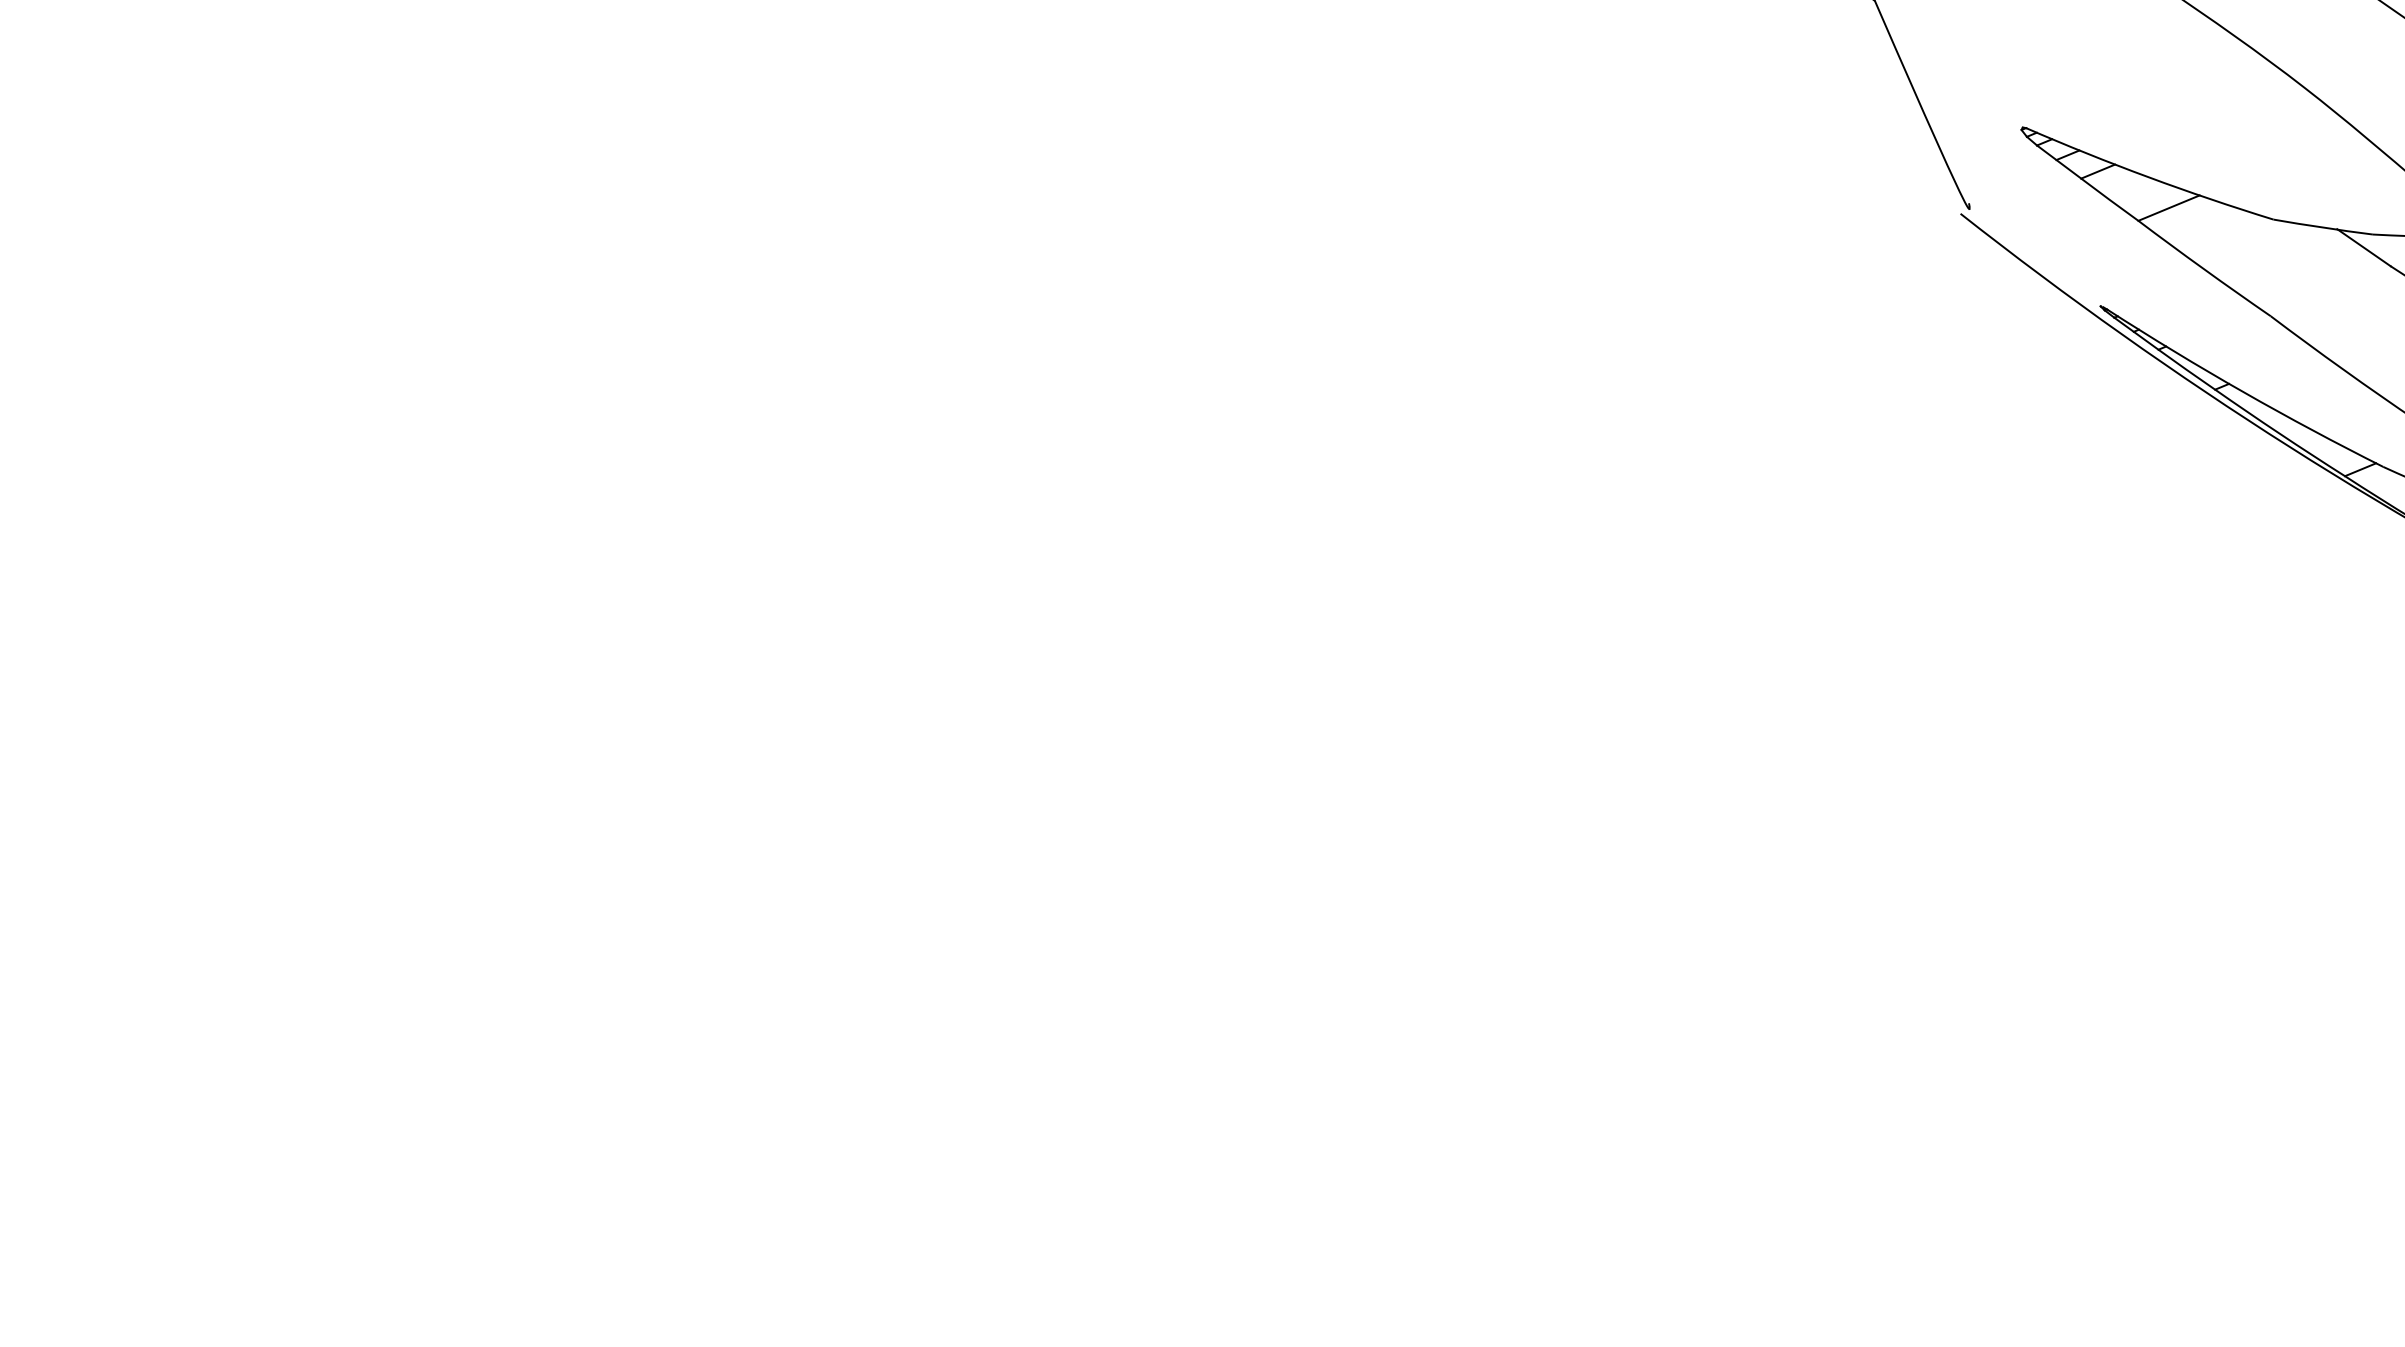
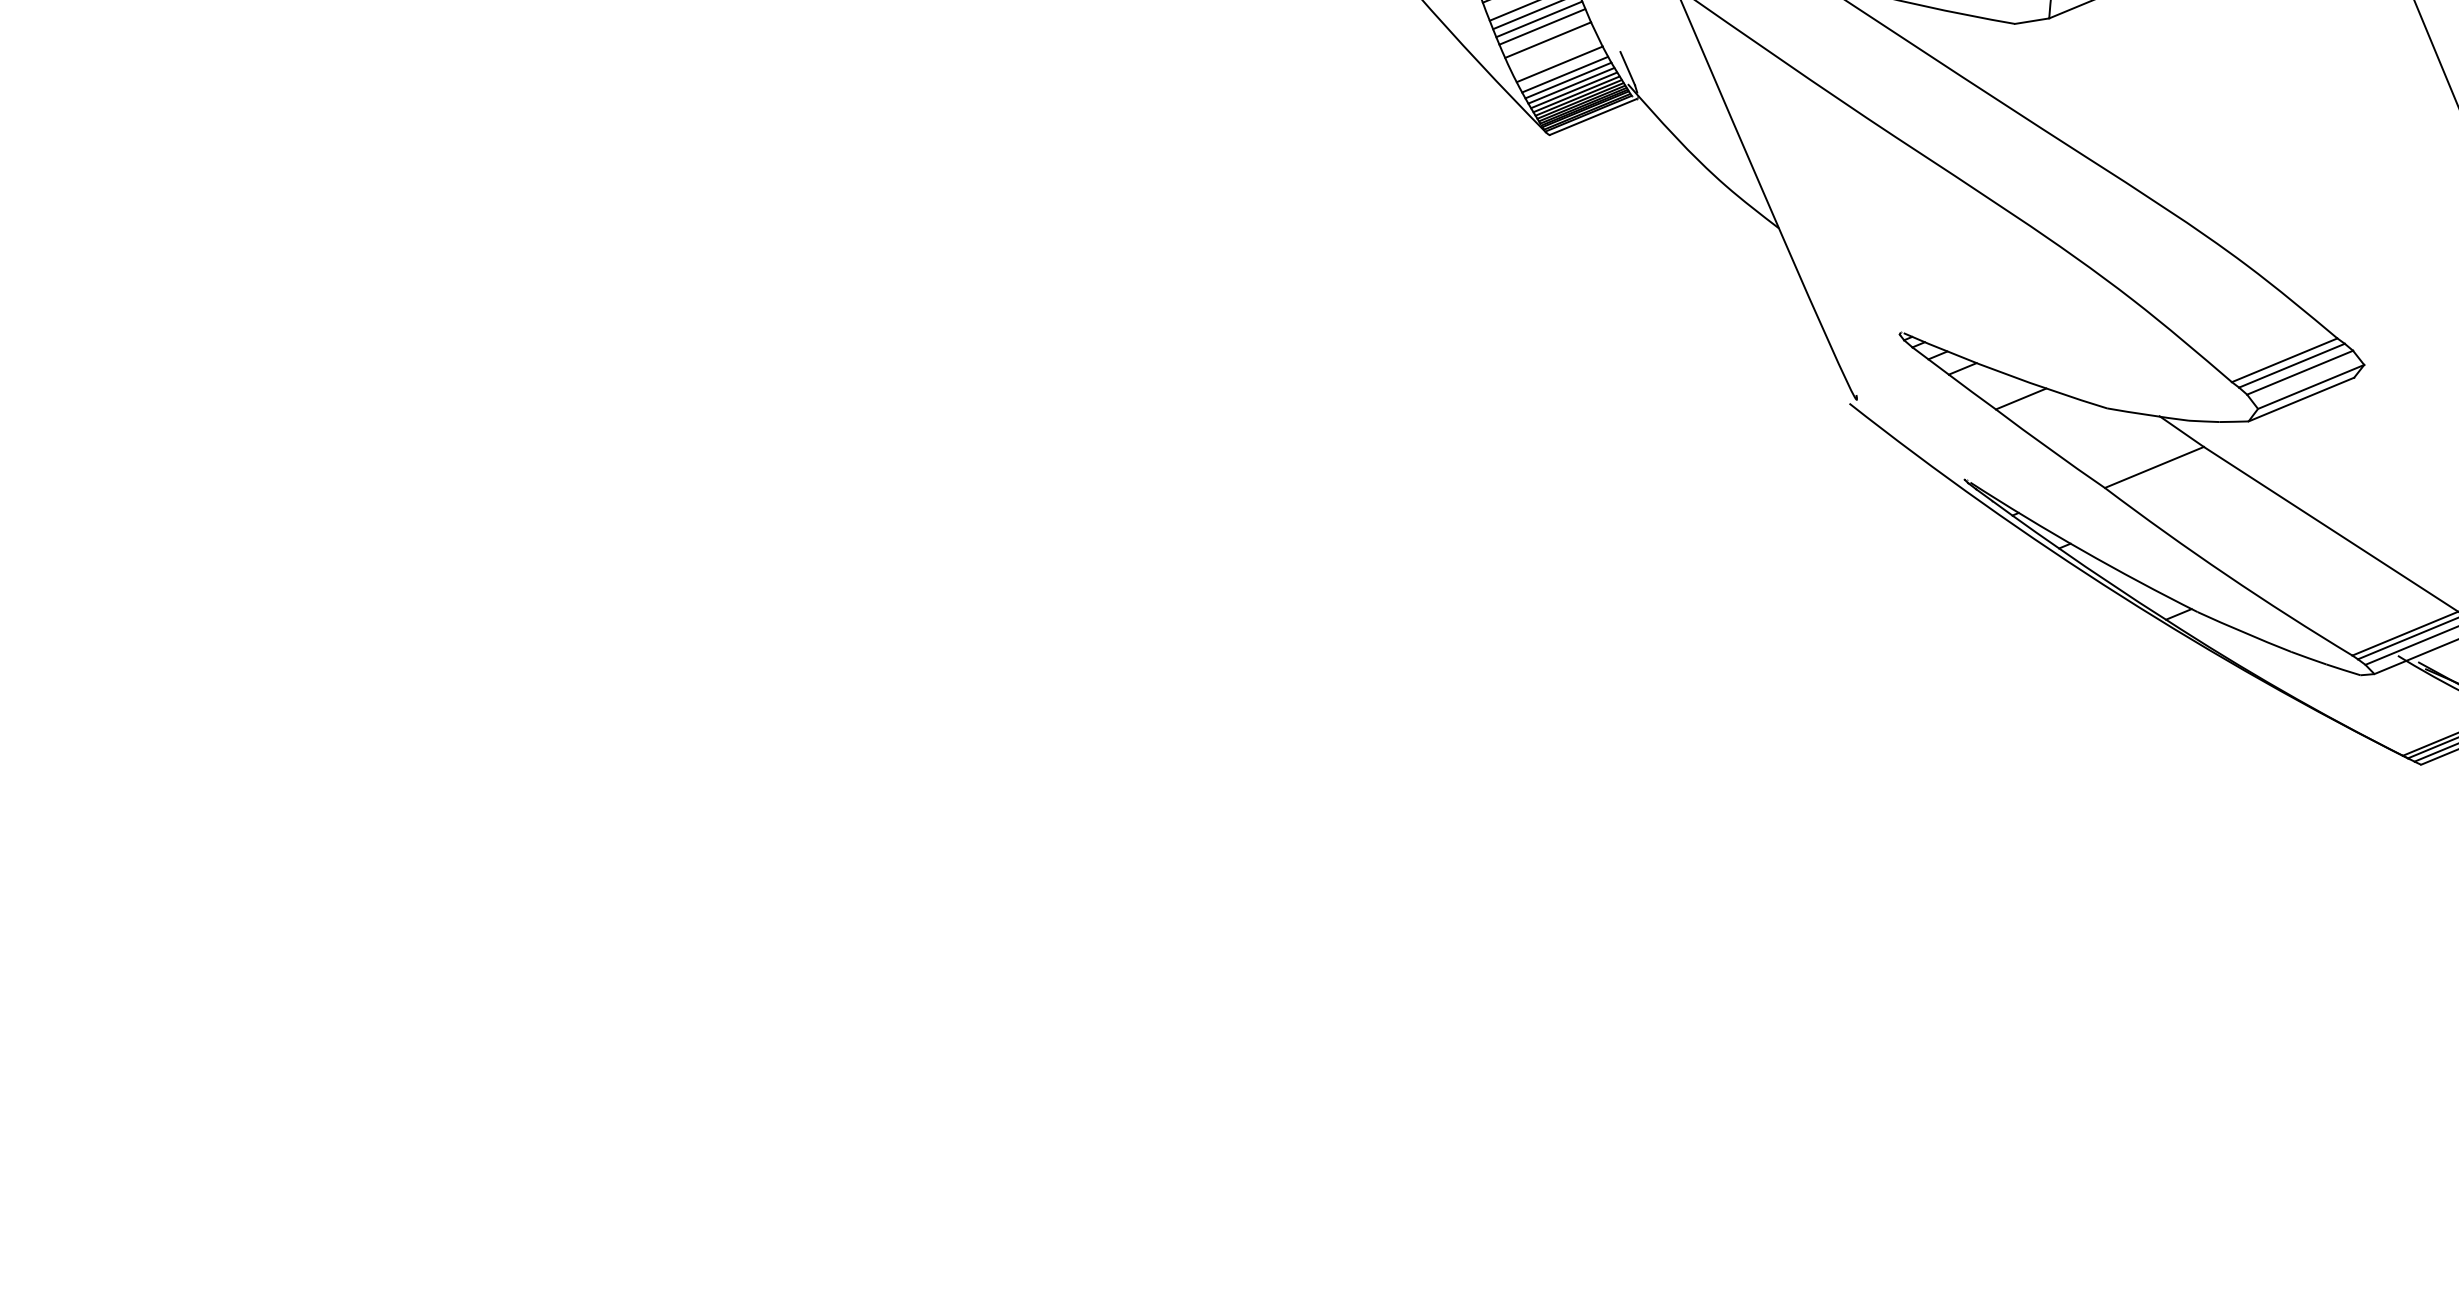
line: (2329, 290) -> (2153, 466), added

